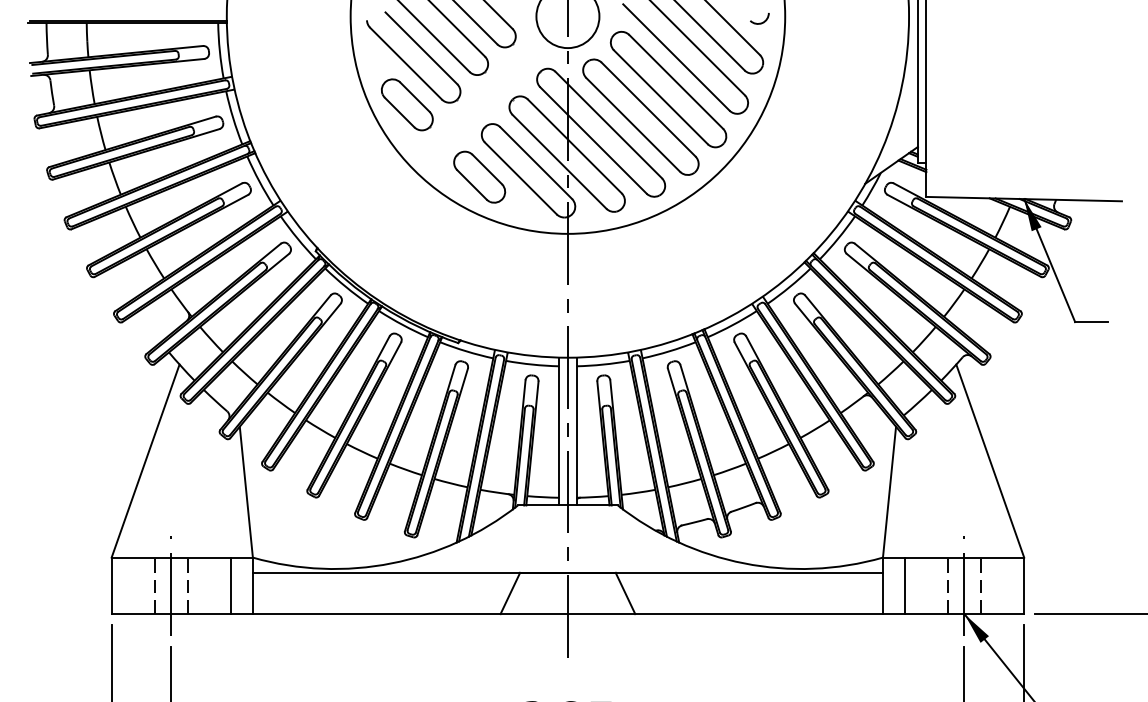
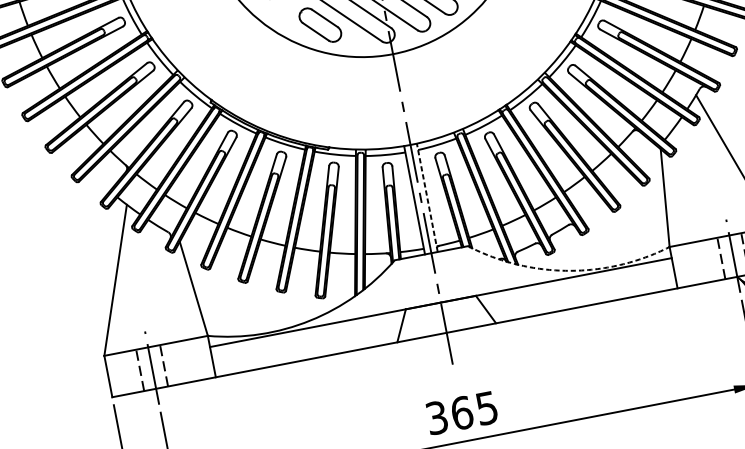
line: (576, 431) -> (427, 197), solid -> dashed
arc: (744, 563) -> (568, 270), solid -> dashed
line: (231, 585) -> (196, 359), removed
line: (904, 585) -> (689, 264), removed

